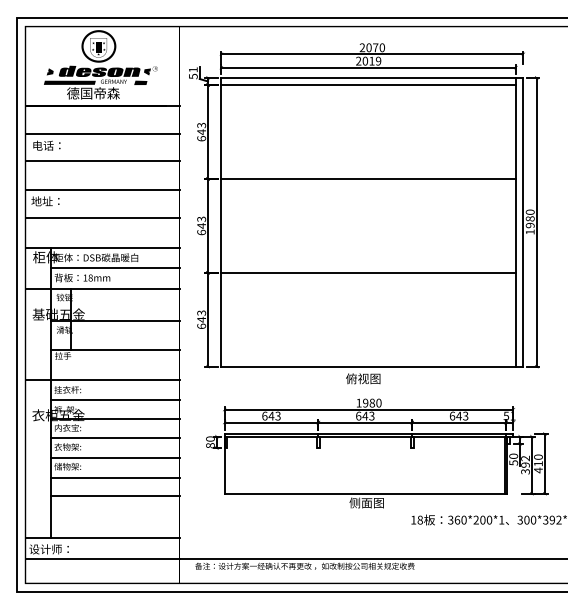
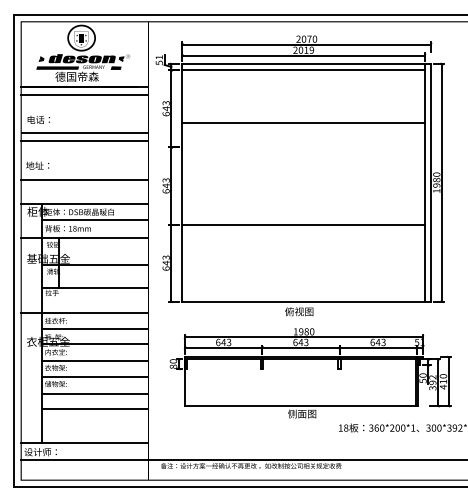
line: (102, 133) -> (84, 95), moved
line: (368, 179) -> (303, 122), moved
line: (102, 189) -> (84, 140), moved

